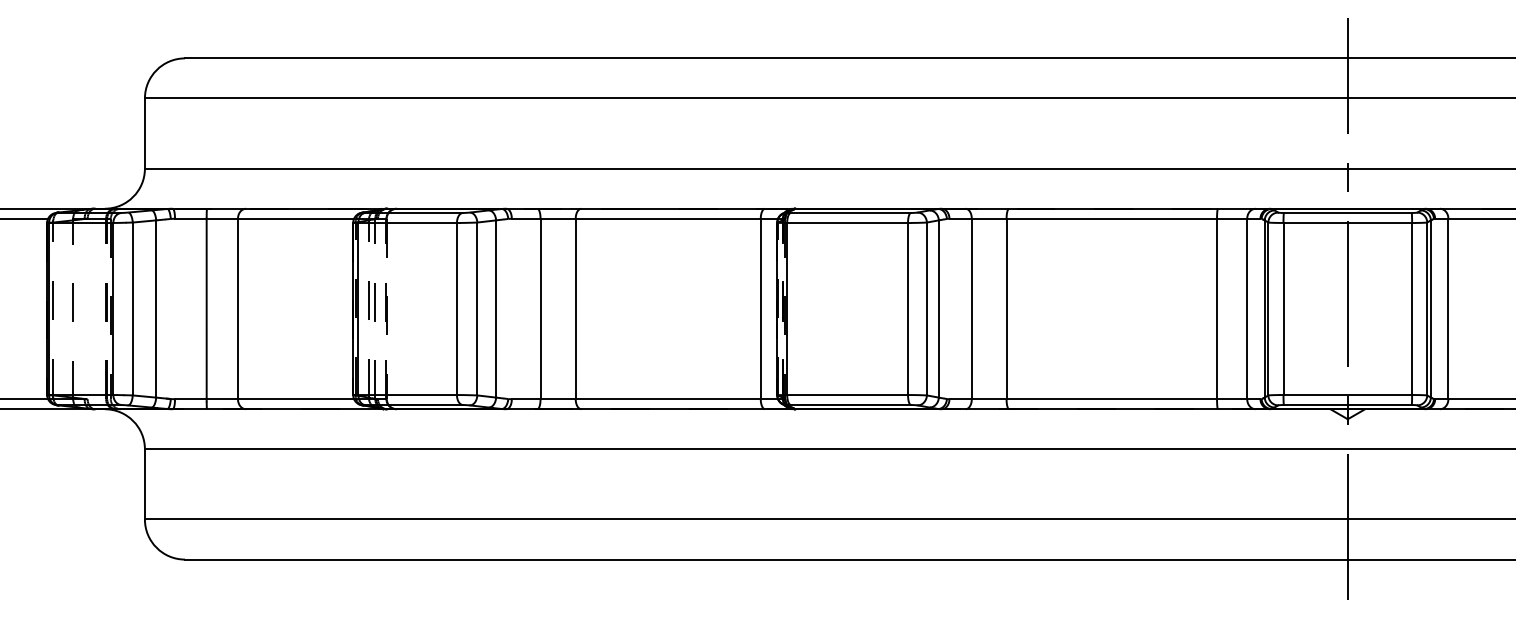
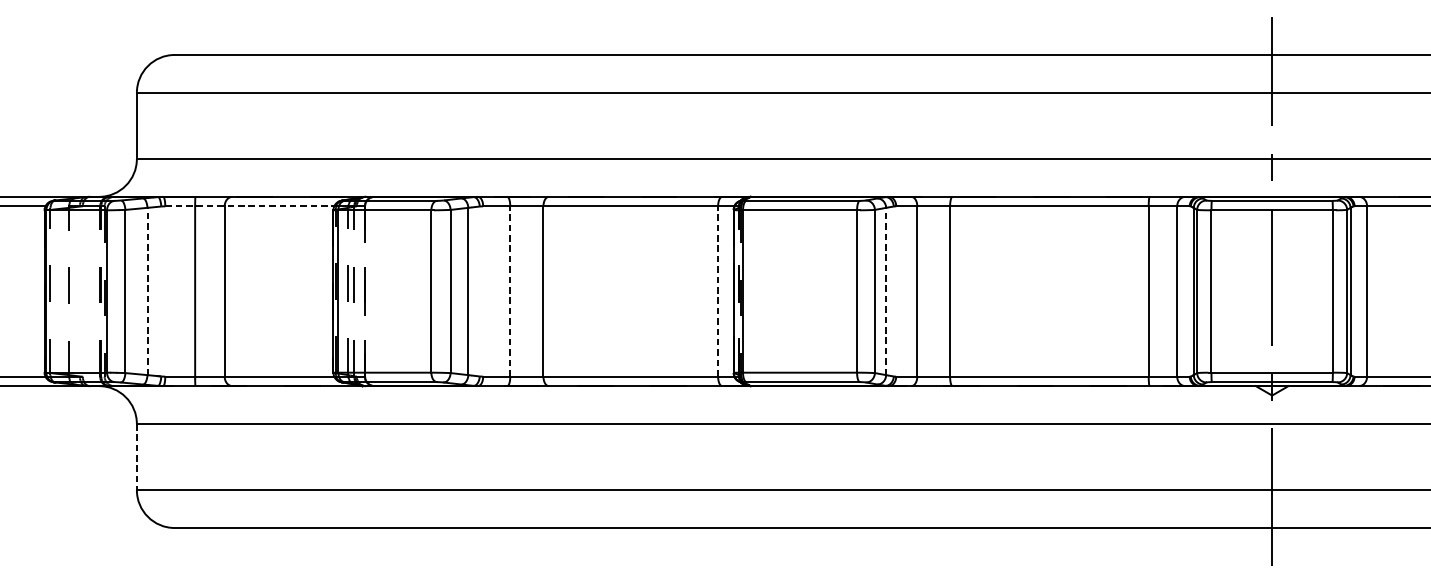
line: (264, 218) -> (249, 206), solid -> dashed
line: (156, 308) -> (147, 291), solid -> dashed
line: (540, 308) -> (510, 291), solid -> dashed
line: (760, 308) -> (717, 291), solid -> dashed
line: (938, 308) -> (885, 291), solid -> dashed
line: (144, 484) -> (136, 457), solid -> dashed

